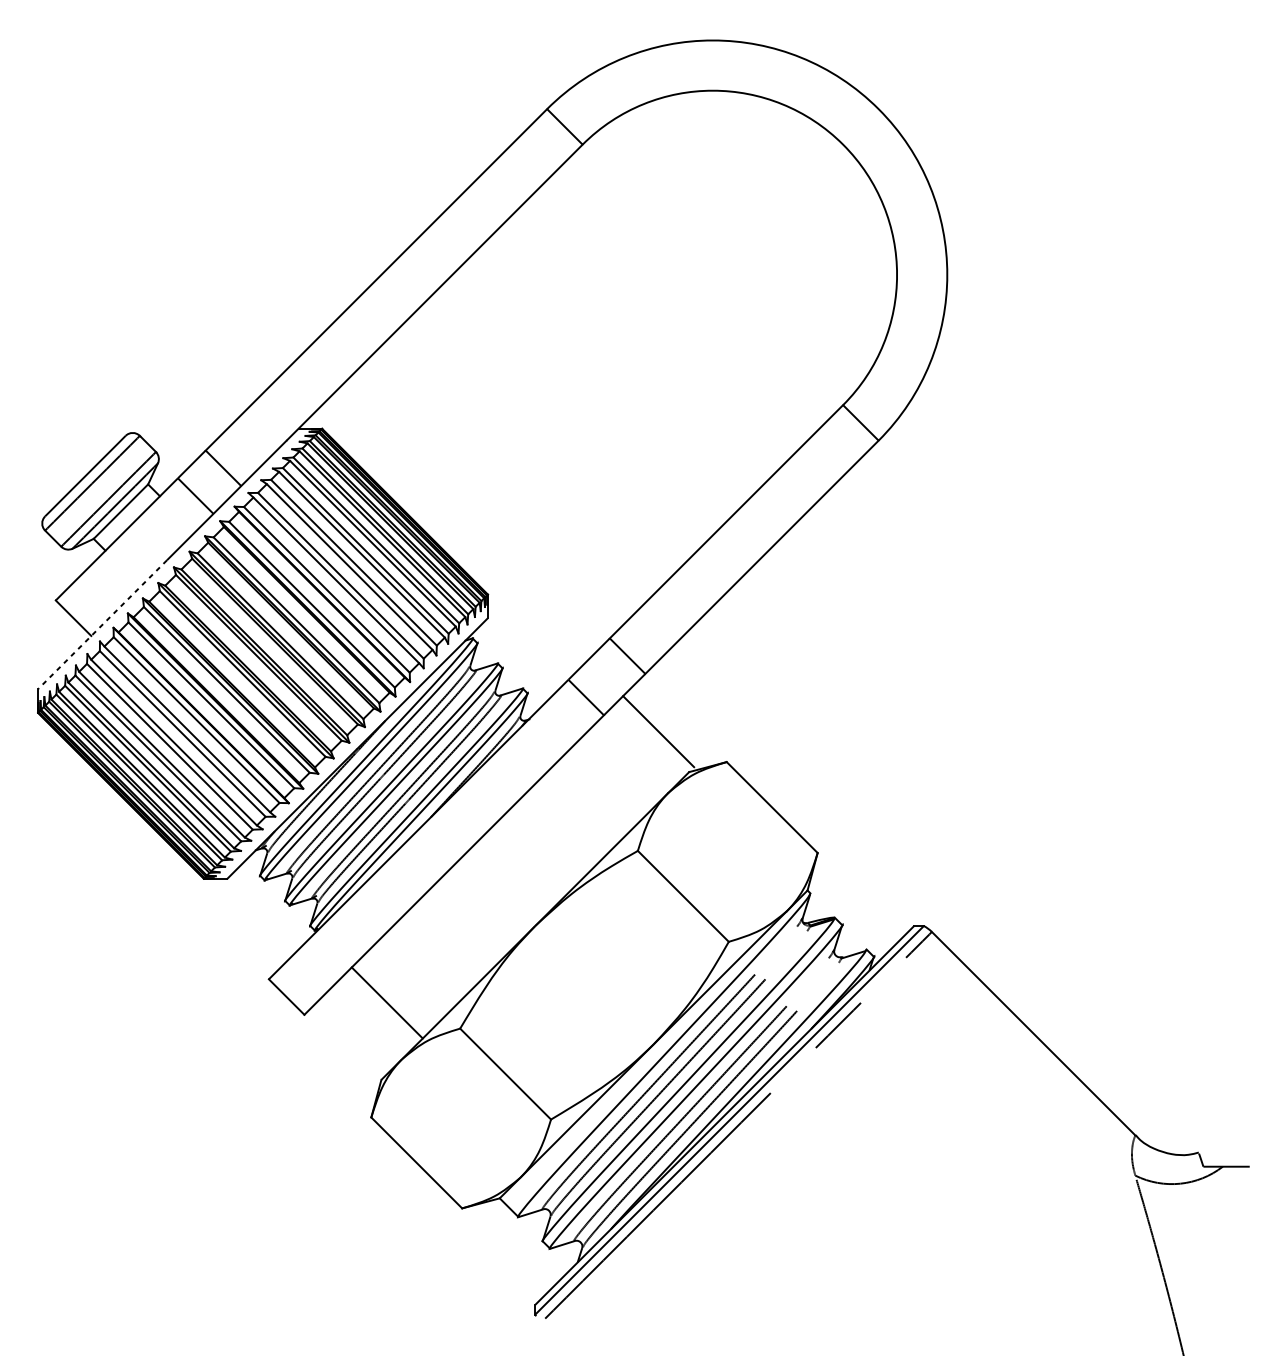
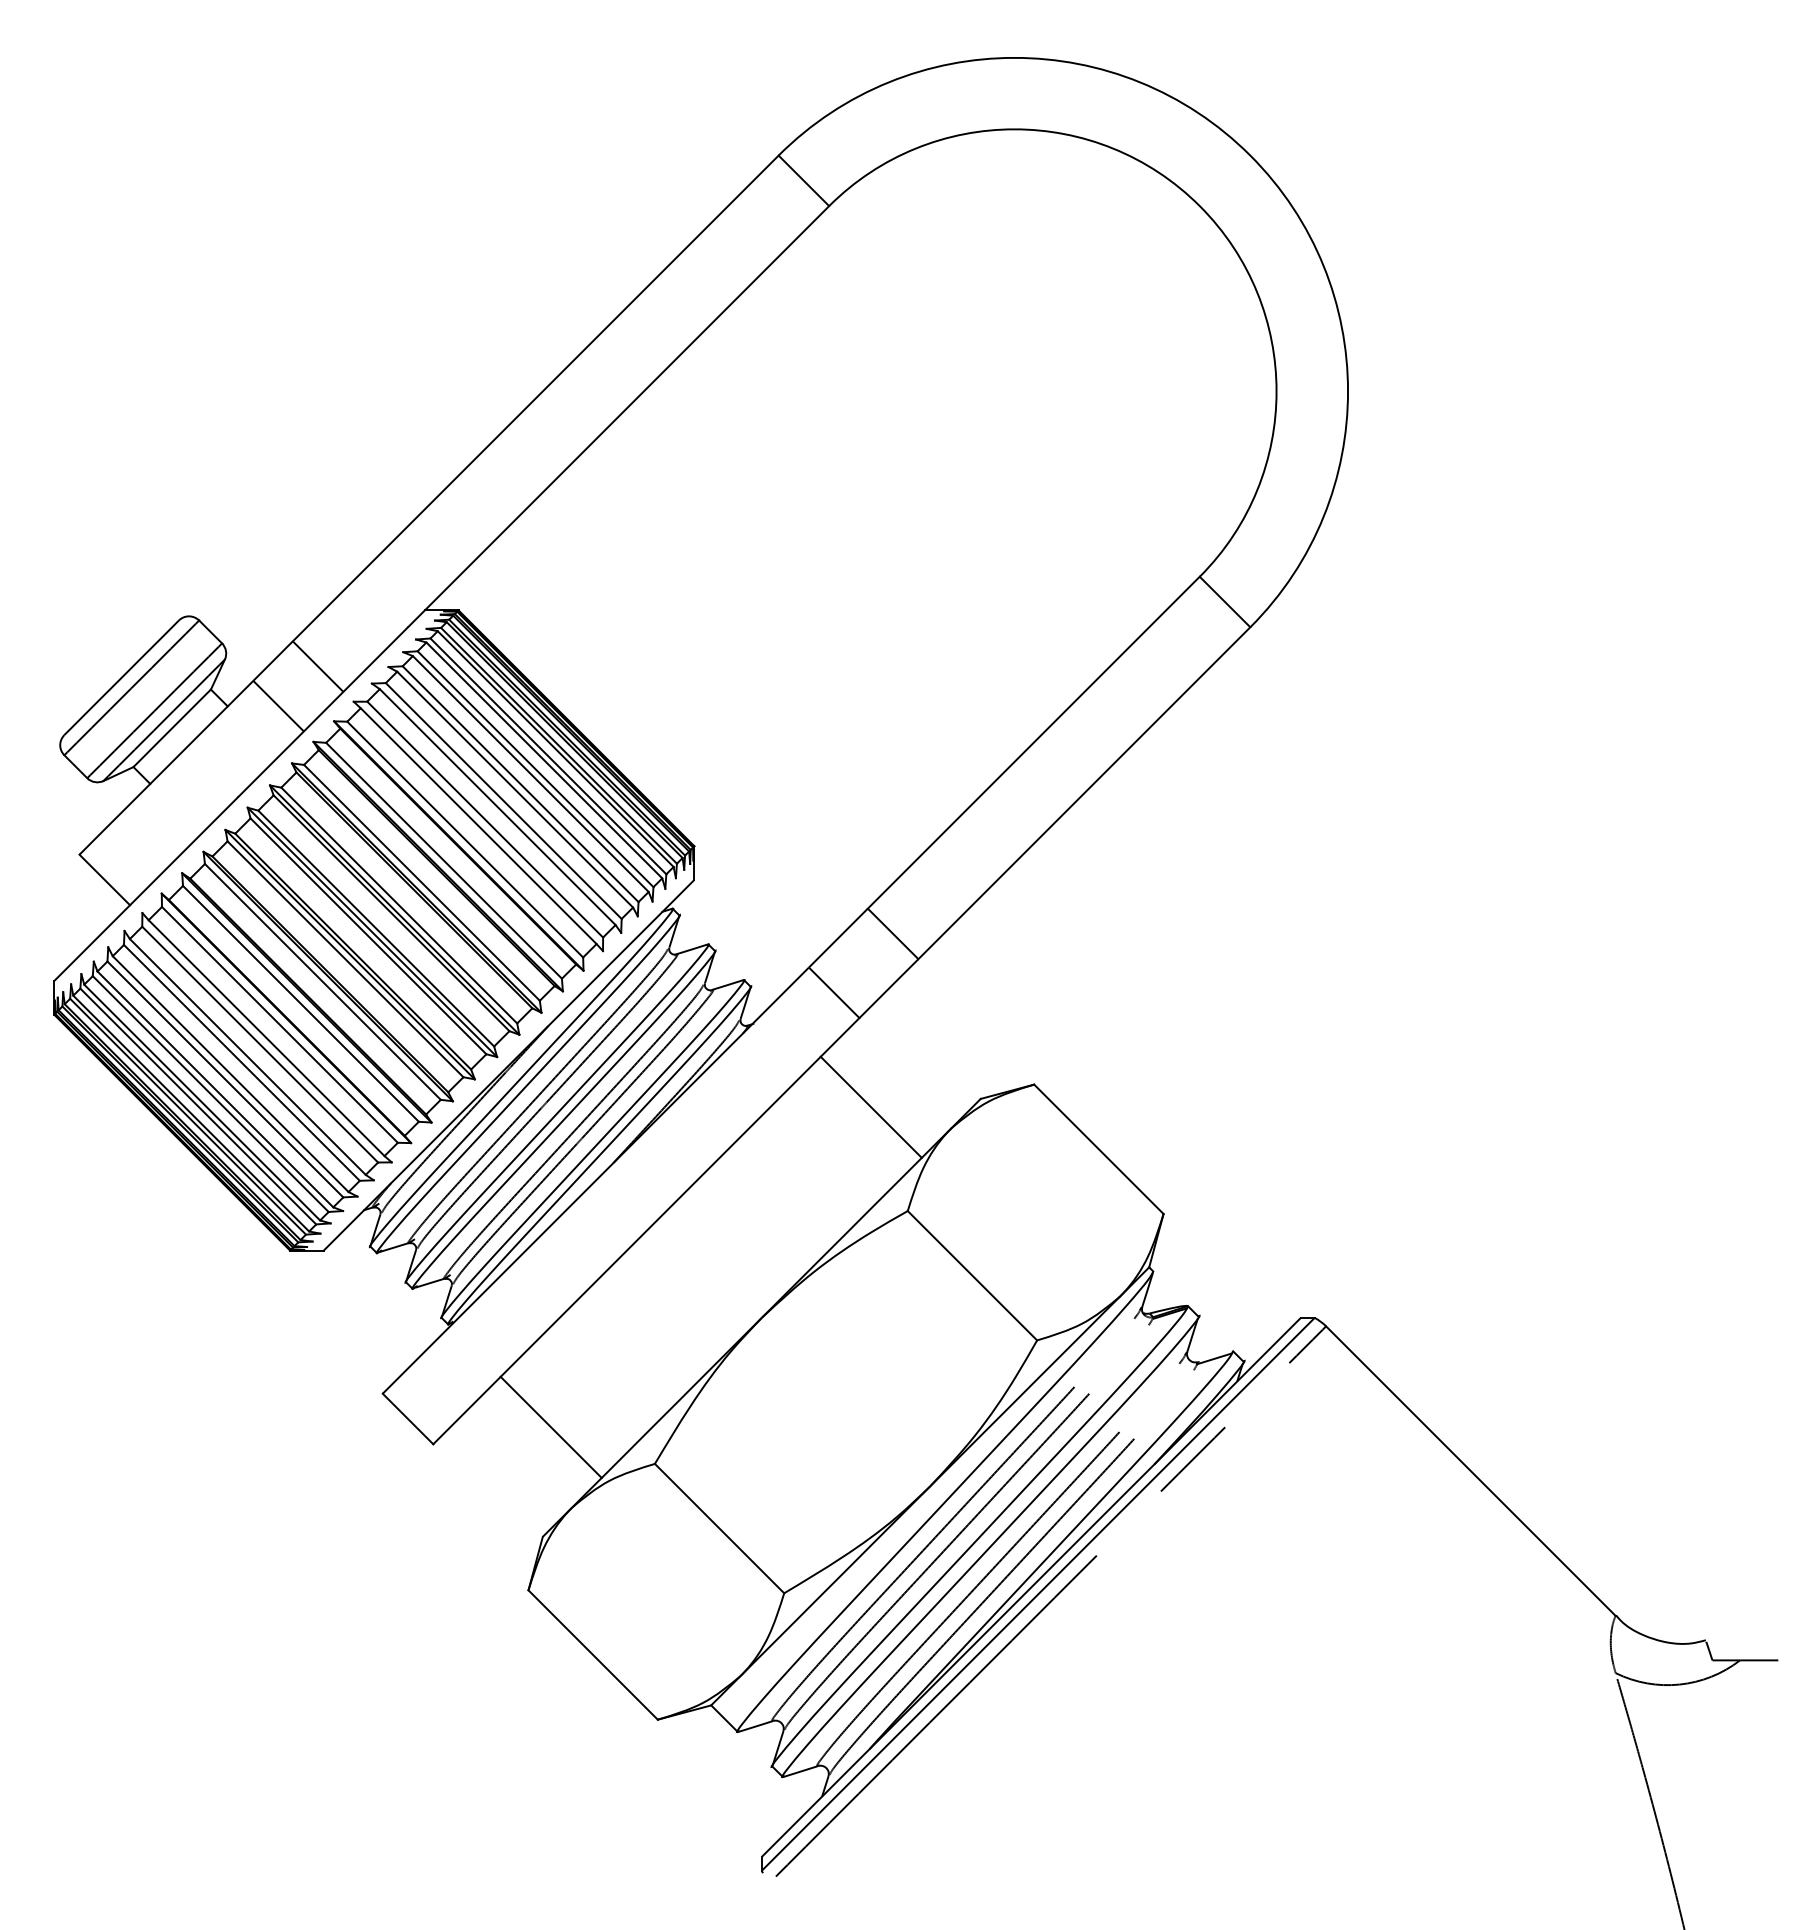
line: (102, 624) -> (146, 889), dashed -> solid
line: (658, 731) -> (870, 1106), moved

